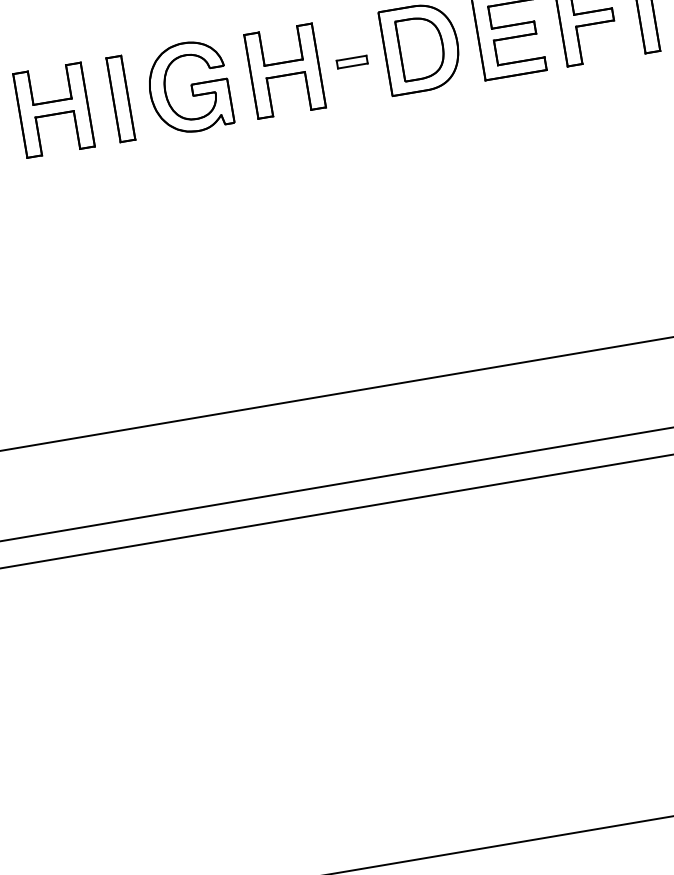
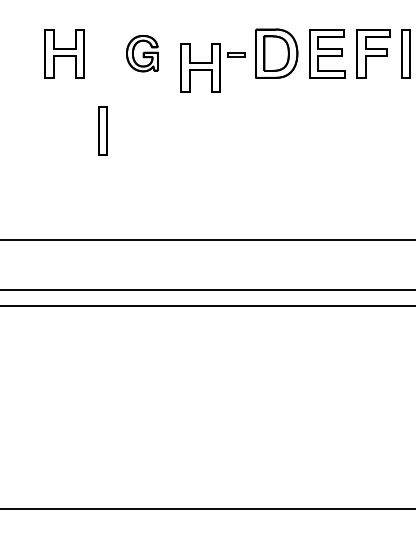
part: (284, 71) -> (200, 67), moved
part: (188, 87) -> (142, 53), size x0.7
part: (119, 98) -> (102, 130), moved

